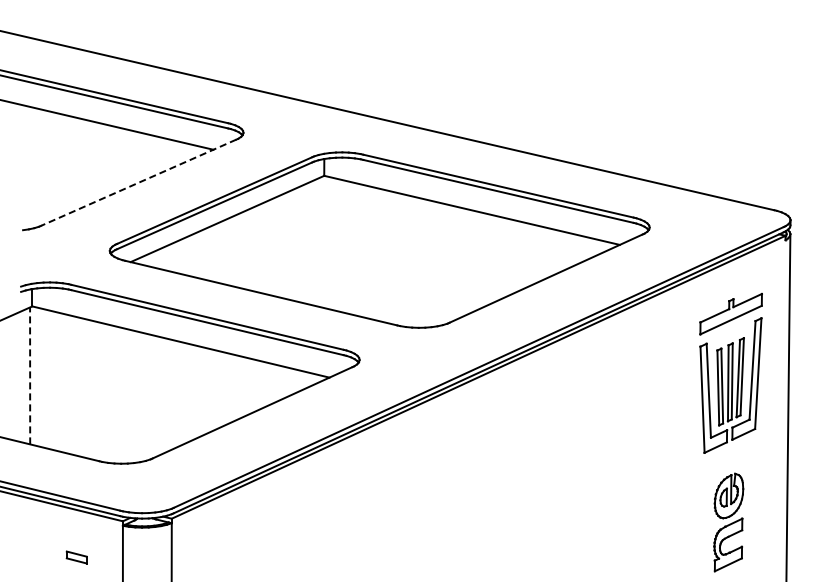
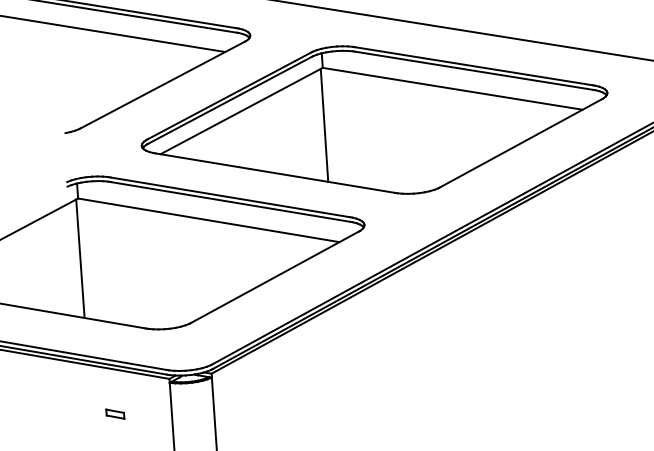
line: (138, 182) -> (162, 84), dashed -> solid
line: (321, 241) -> (324, 124), added
line: (30, 375) -> (80, 258), dashed -> solid
part: (76, 557) -> (115, 414), moved

